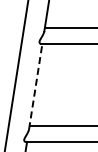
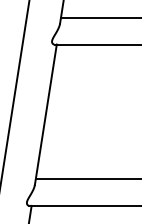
line: (35, 86) -> (45, 114), dashed -> solid

